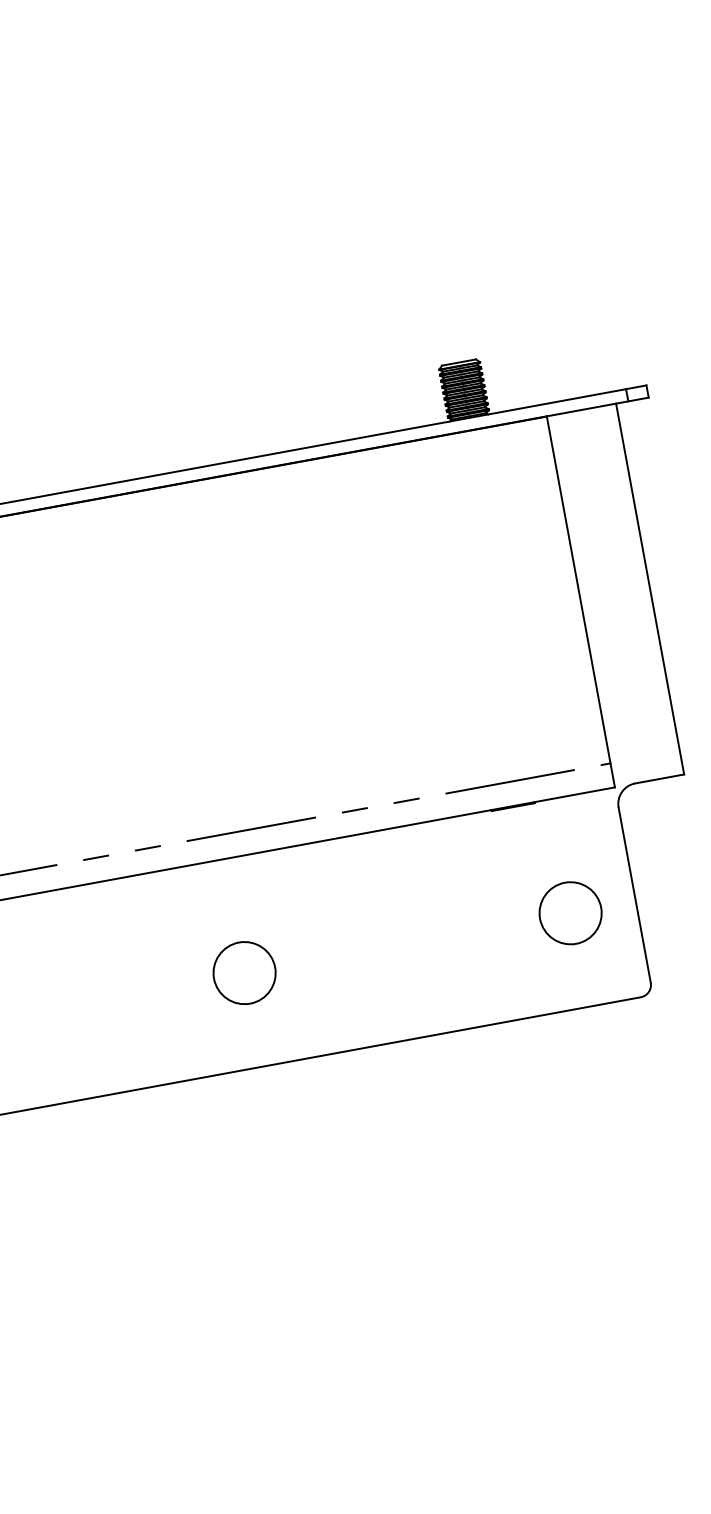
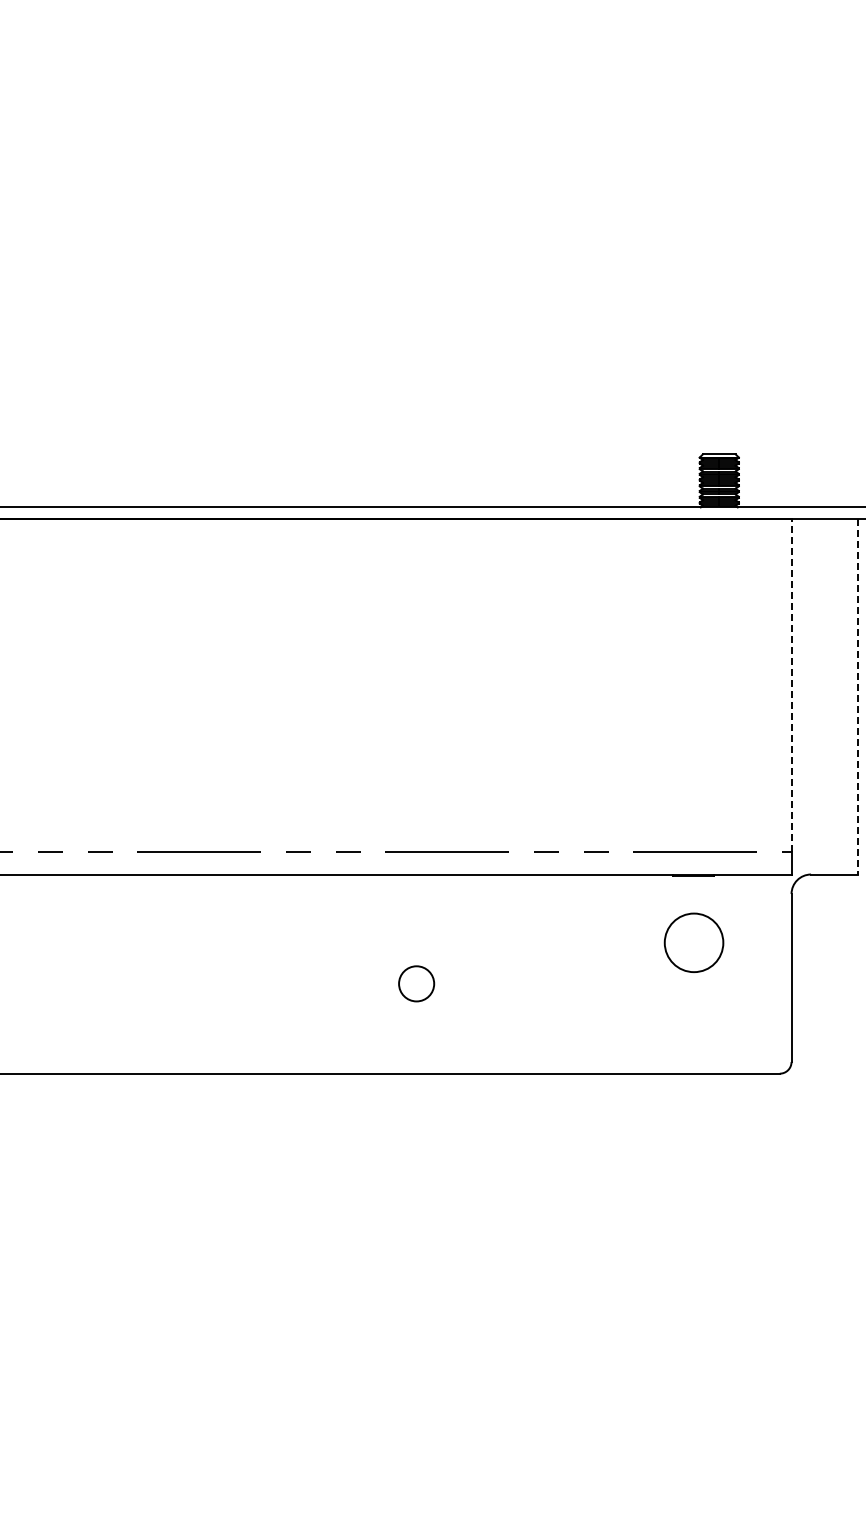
line: (649, 588) -> (857, 696), solid -> dashed
line: (578, 589) -> (791, 685), solid -> dashed
circle: (569, 912) -> (693, 942), moved
circle: (244, 972) -> (416, 983), size x0.6

